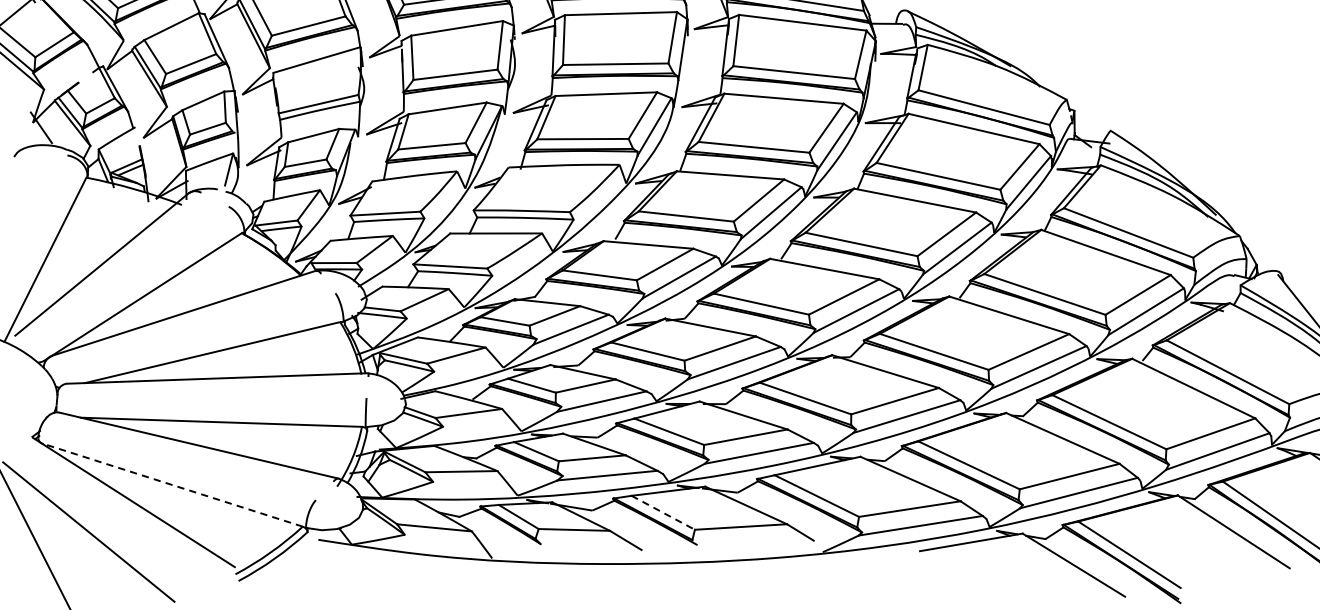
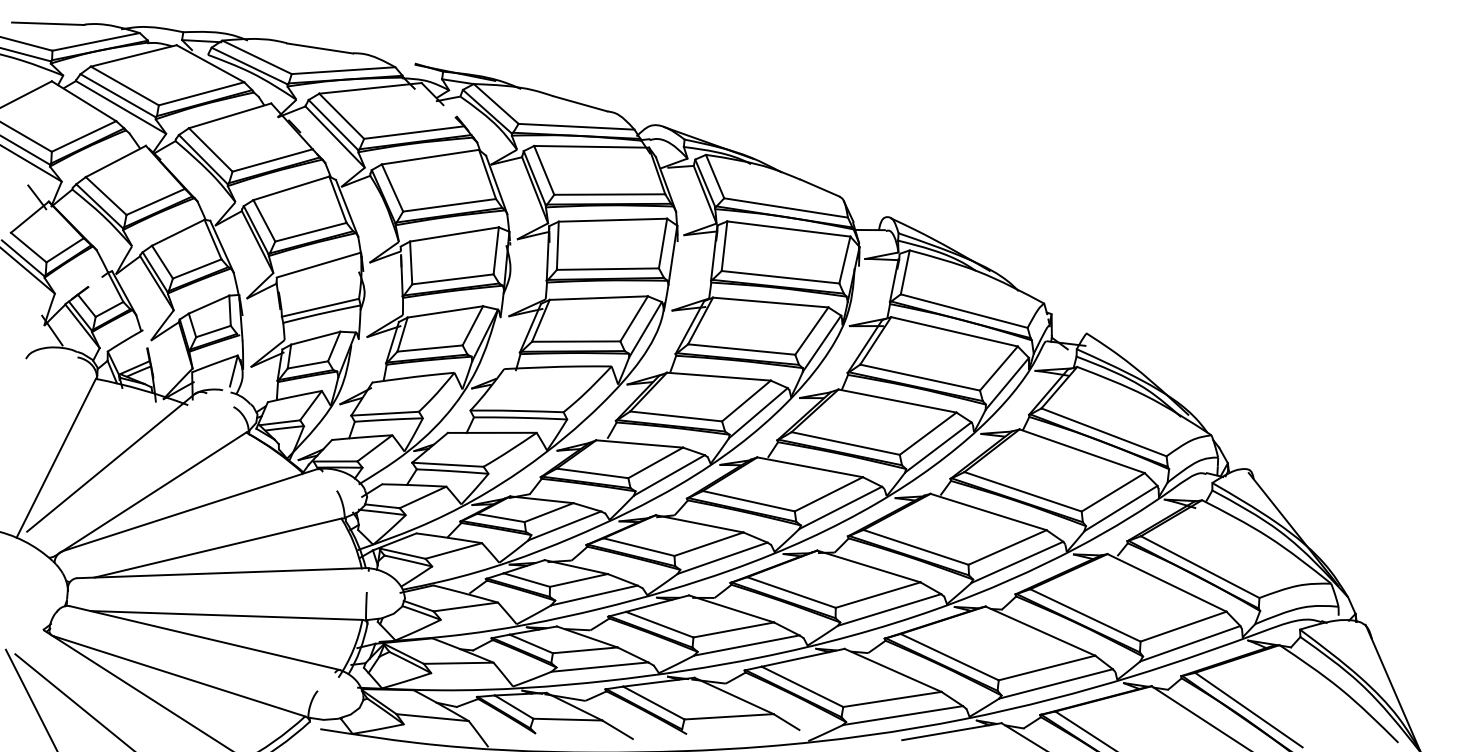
line: (172, 485) -> (179, 676), dashed -> solid
line: (662, 513) -> (653, 703), dashed -> solid

